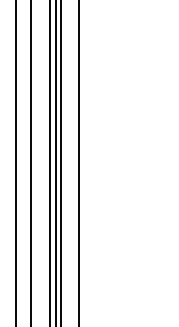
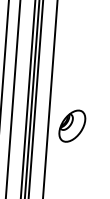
part: (110, 224) -> (72, 126), added

